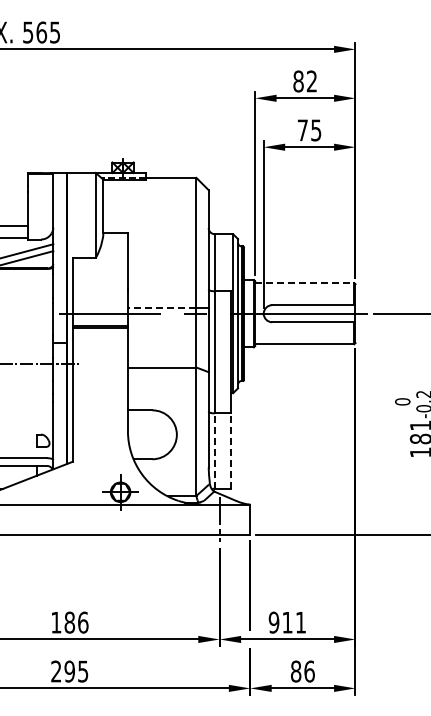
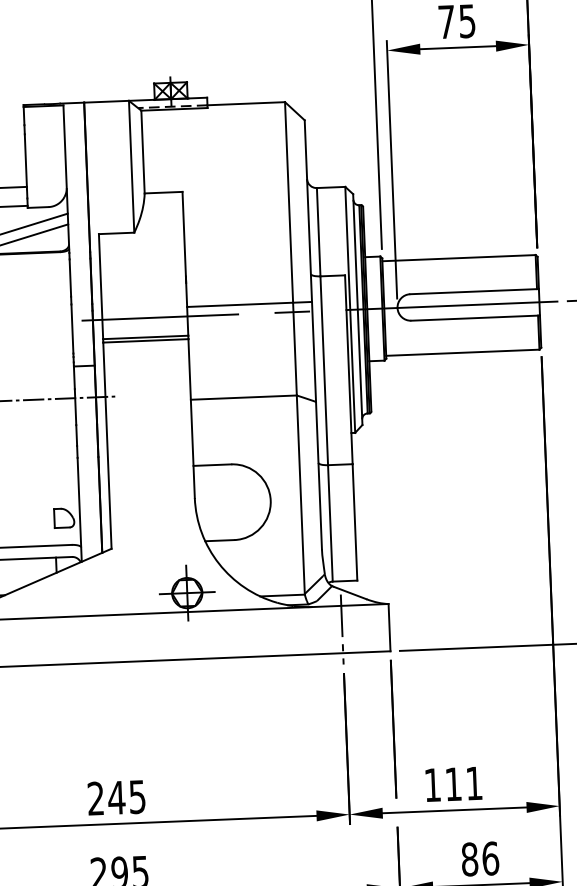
line: (304, 283) -> (458, 258), dashed -> solid
line: (161, 307) -> (239, 304), dashed -> solid
line: (214, 451) -> (329, 524), dashed -> solid
line: (230, 451) -> (354, 523), dashed -> solid
text: (69, 622) -> (116, 797), 186 -> 245
text: (273, 622) -> (431, 784), 911 -> 111

